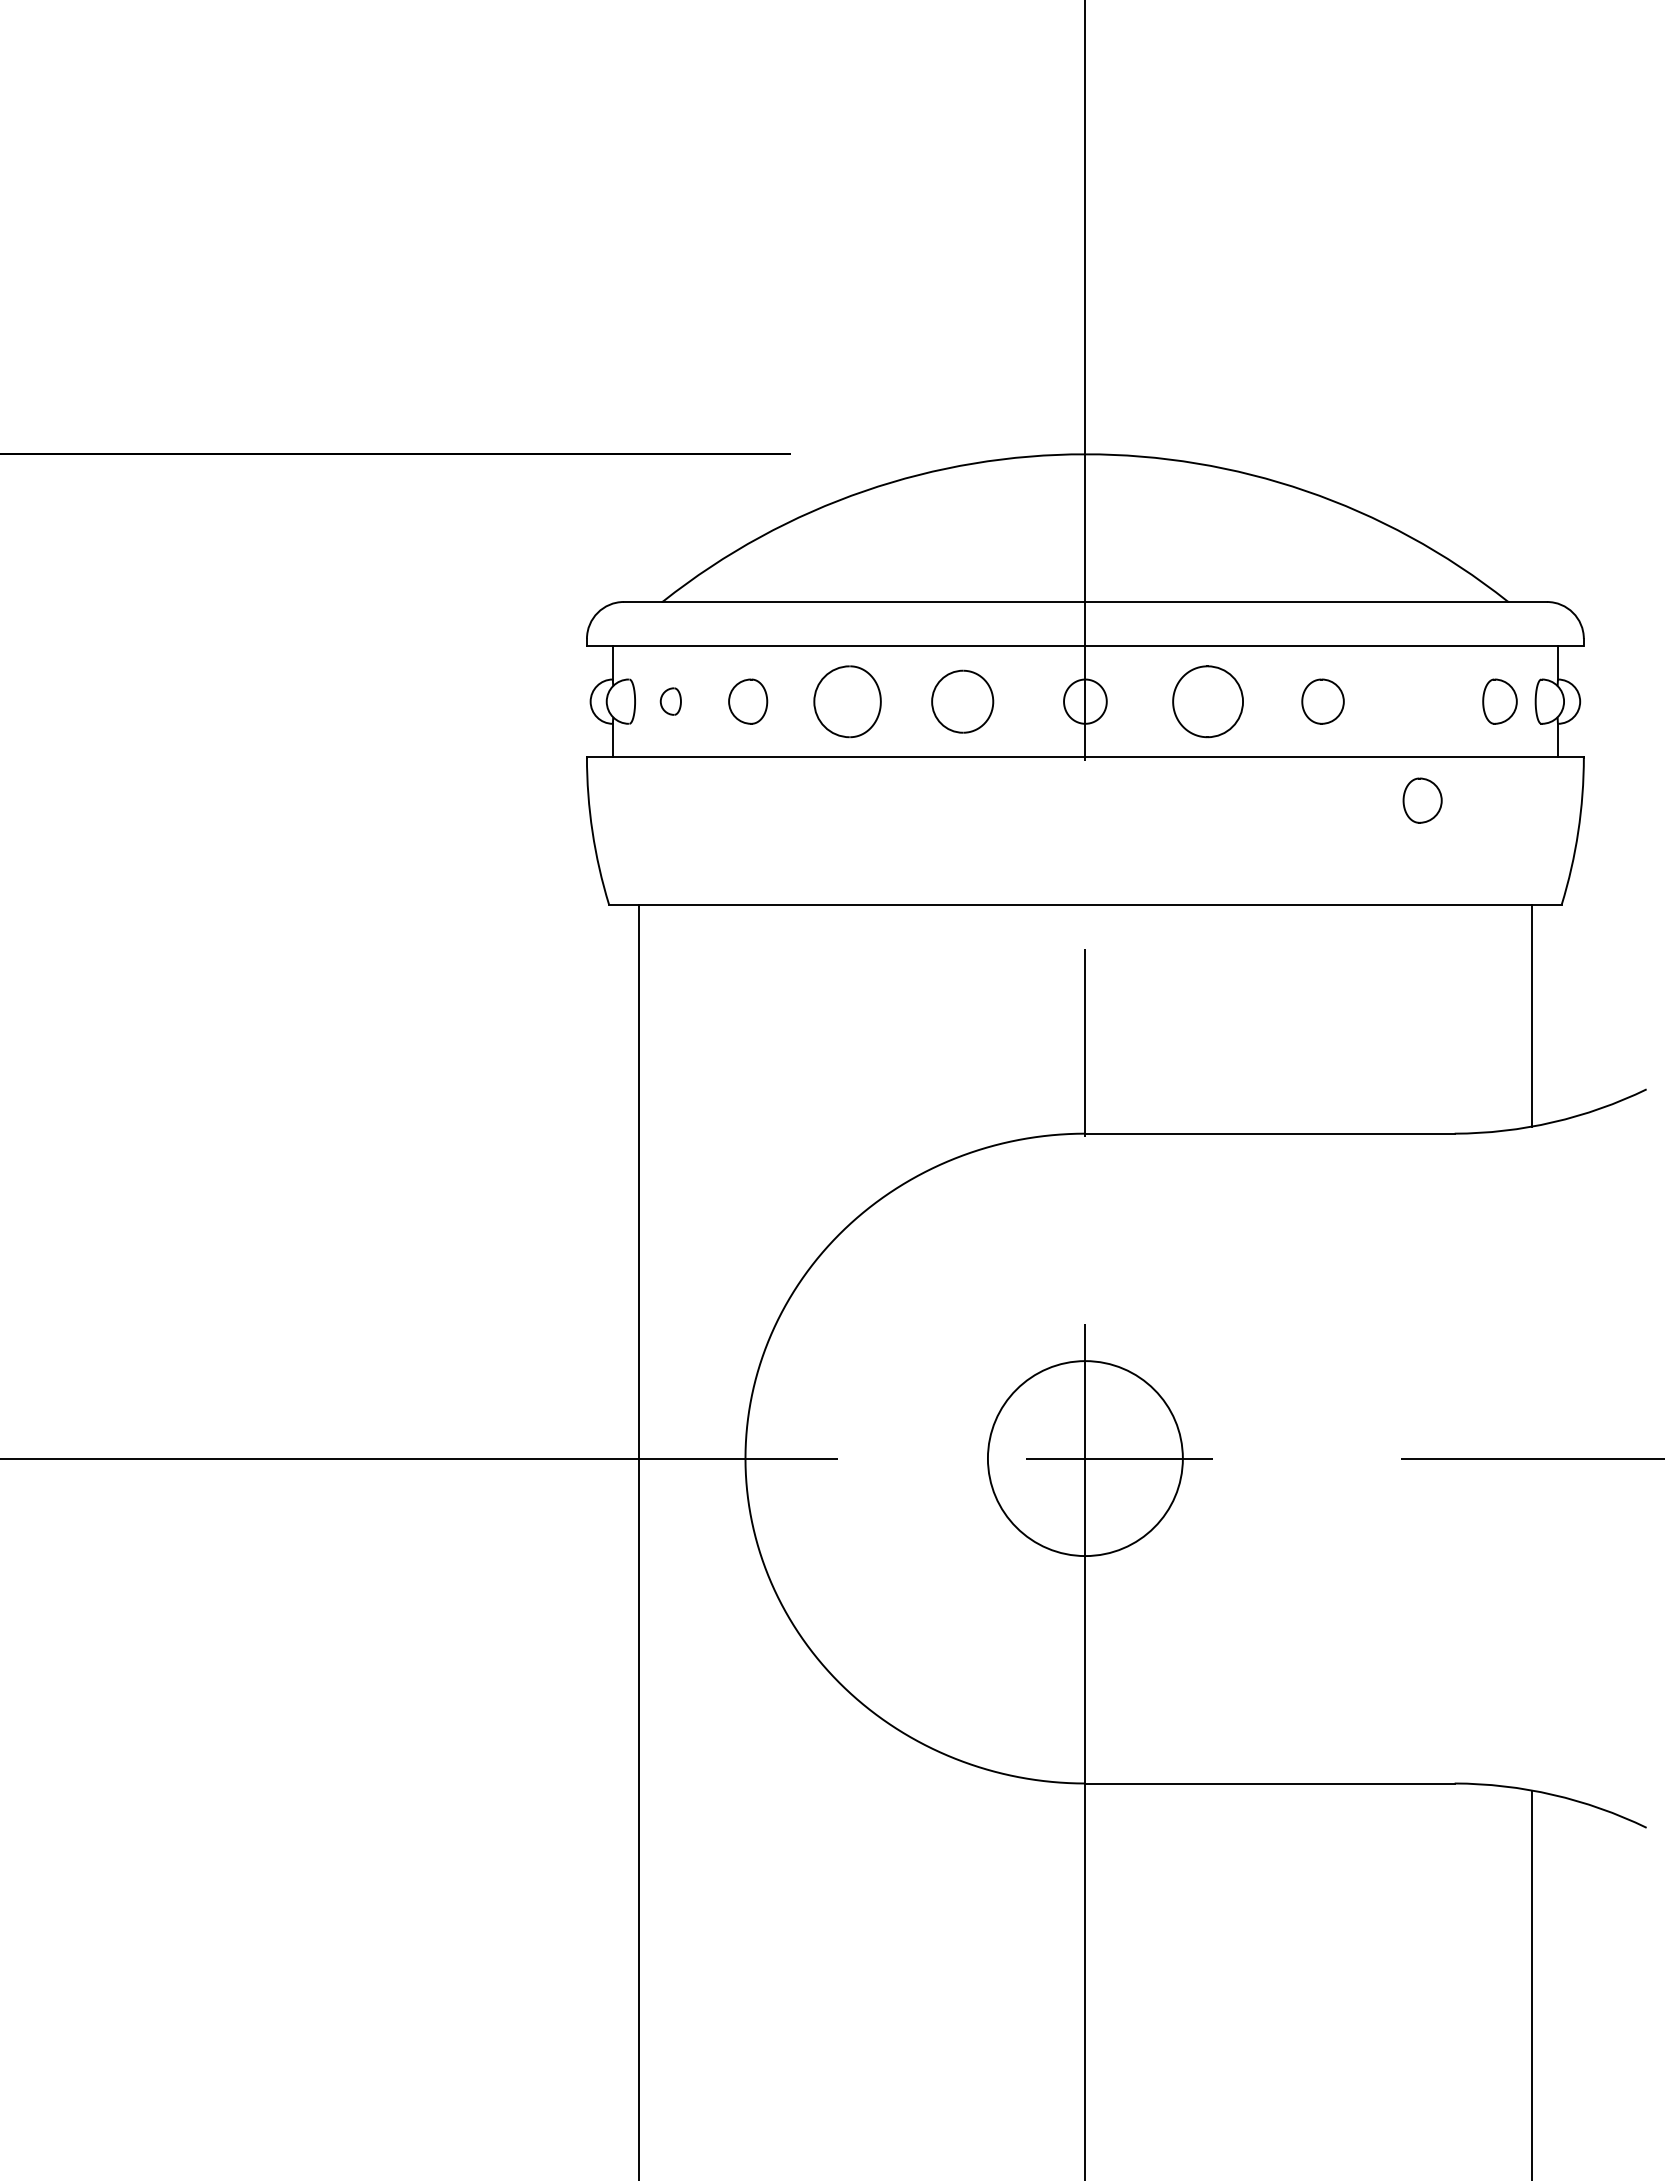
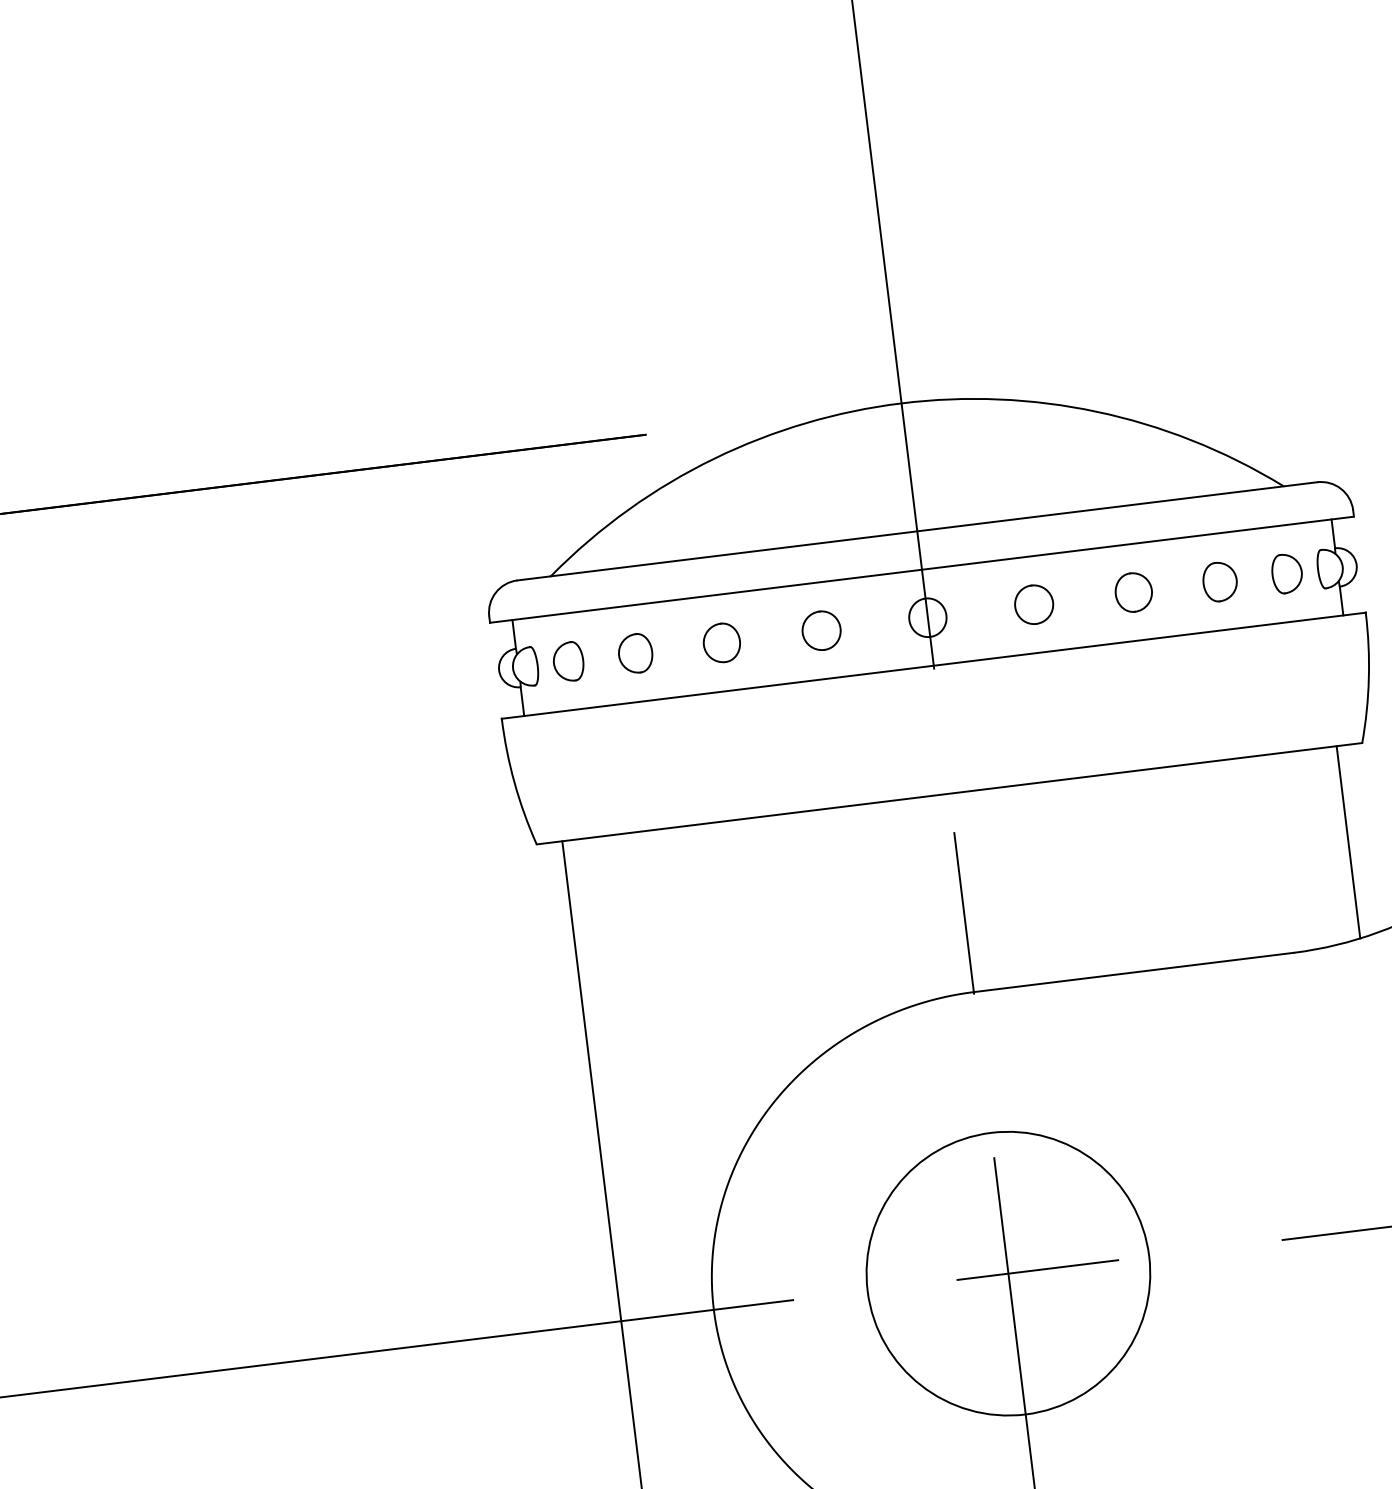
part: (670, 701) -> (568, 661), size x1.67
part: (847, 701) -> (721, 642), size x0.62
part: (962, 701) -> (821, 630), size x0.71
part: (1207, 701) -> (1033, 604), size x0.62
part: (1422, 800) -> (1219, 581), moved
circle: (1084, 1458) -> (1007, 1273), size x1.67

